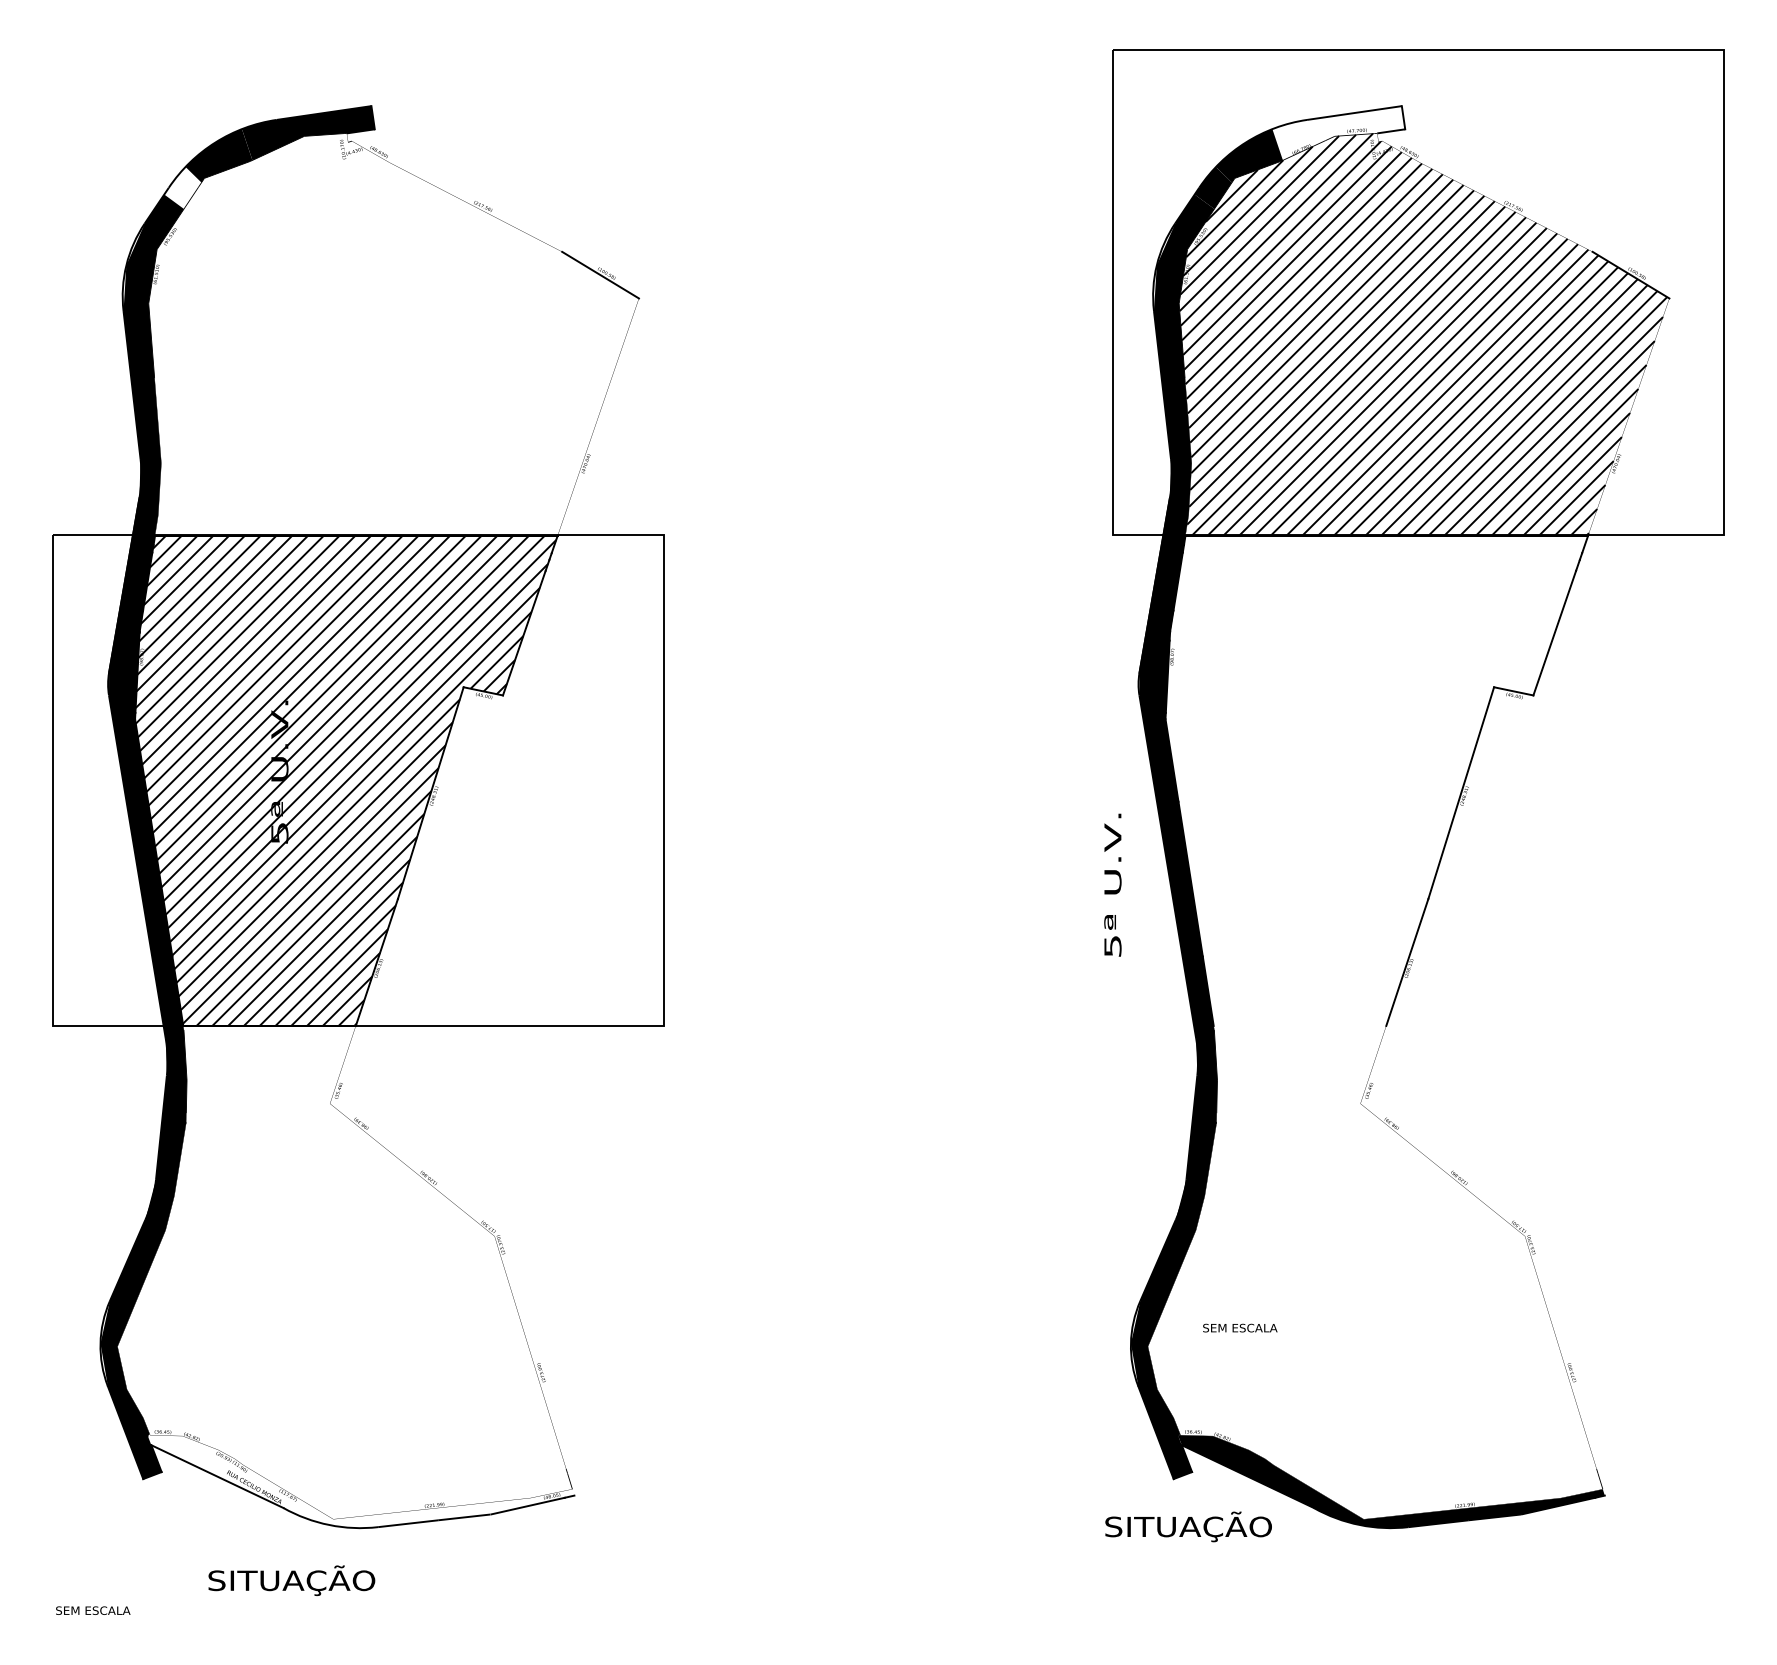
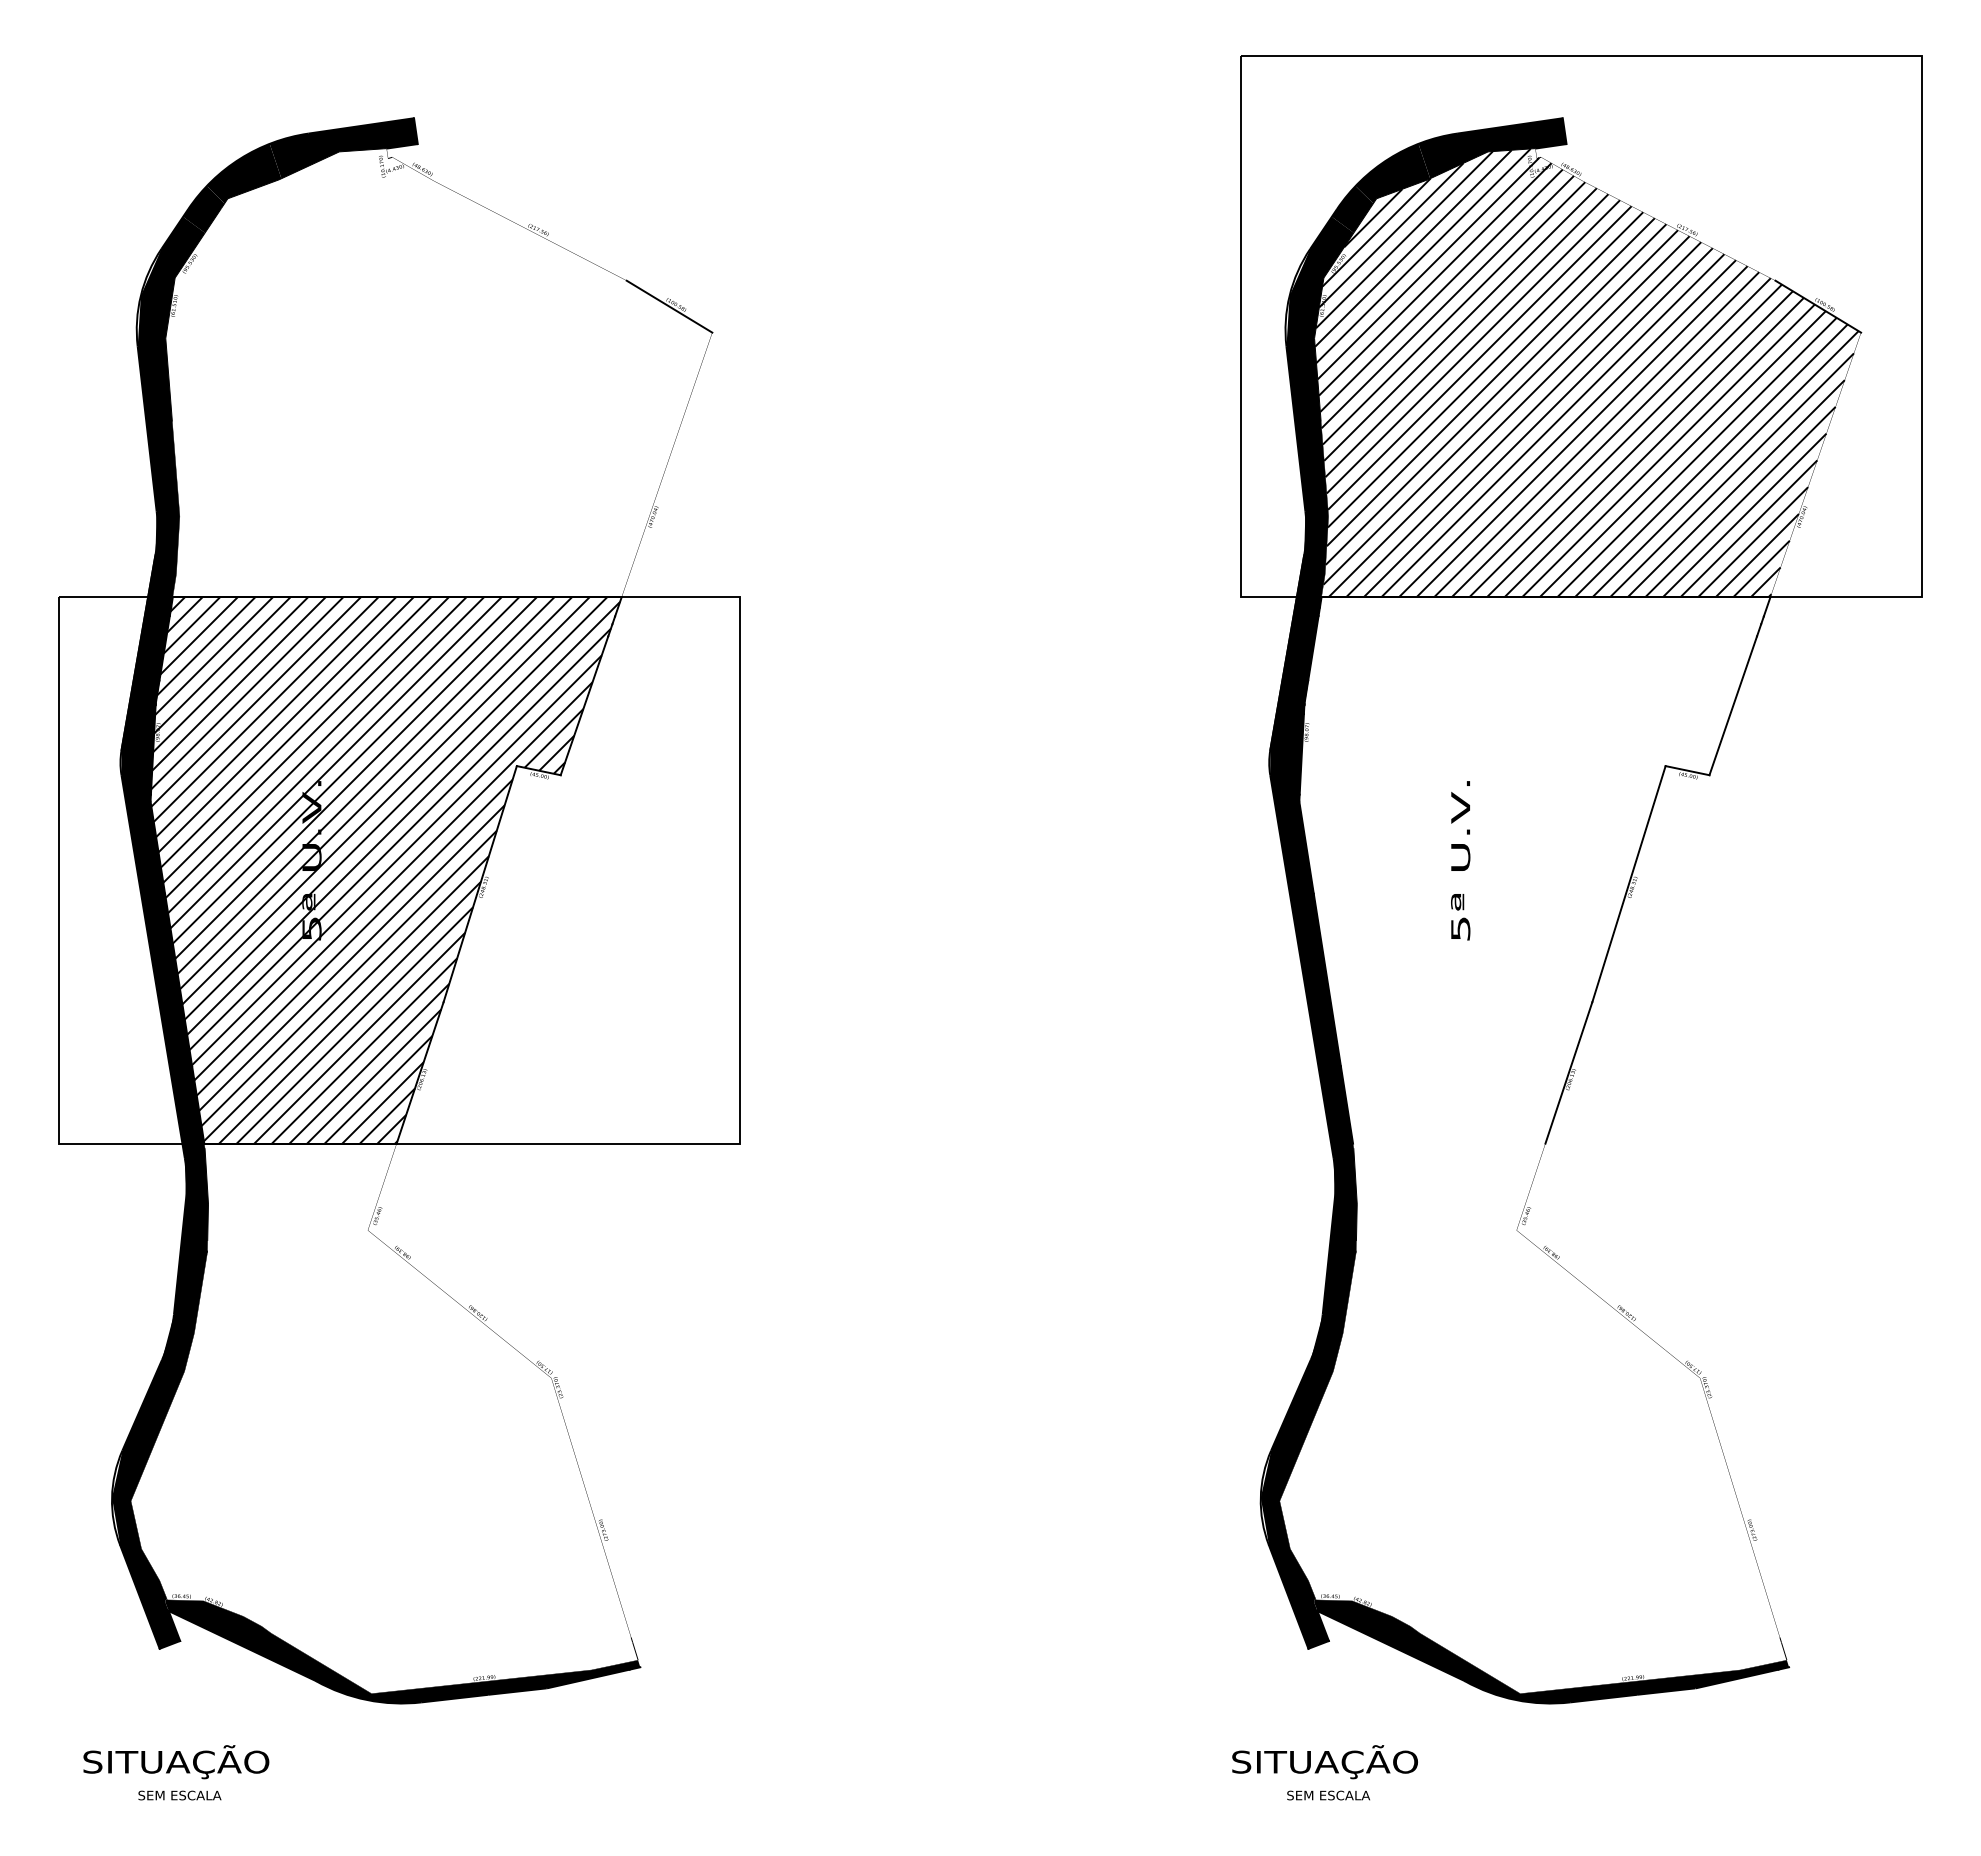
fill: (1338, 133) -> (1492, 148), added
fill: (182, 188) -> (203, 209), added
text: (1112, 884) -> (1460, 860), moved
text: (1240, 1328) -> (1328, 1795), moved
fill: (361, 1480) -> (402, 1650), added
text: (1188, 1527) -> (1324, 1762), moved
text: (291, 1581) -> (176, 1762), moved
text: (92, 1610) -> (179, 1795), moved

